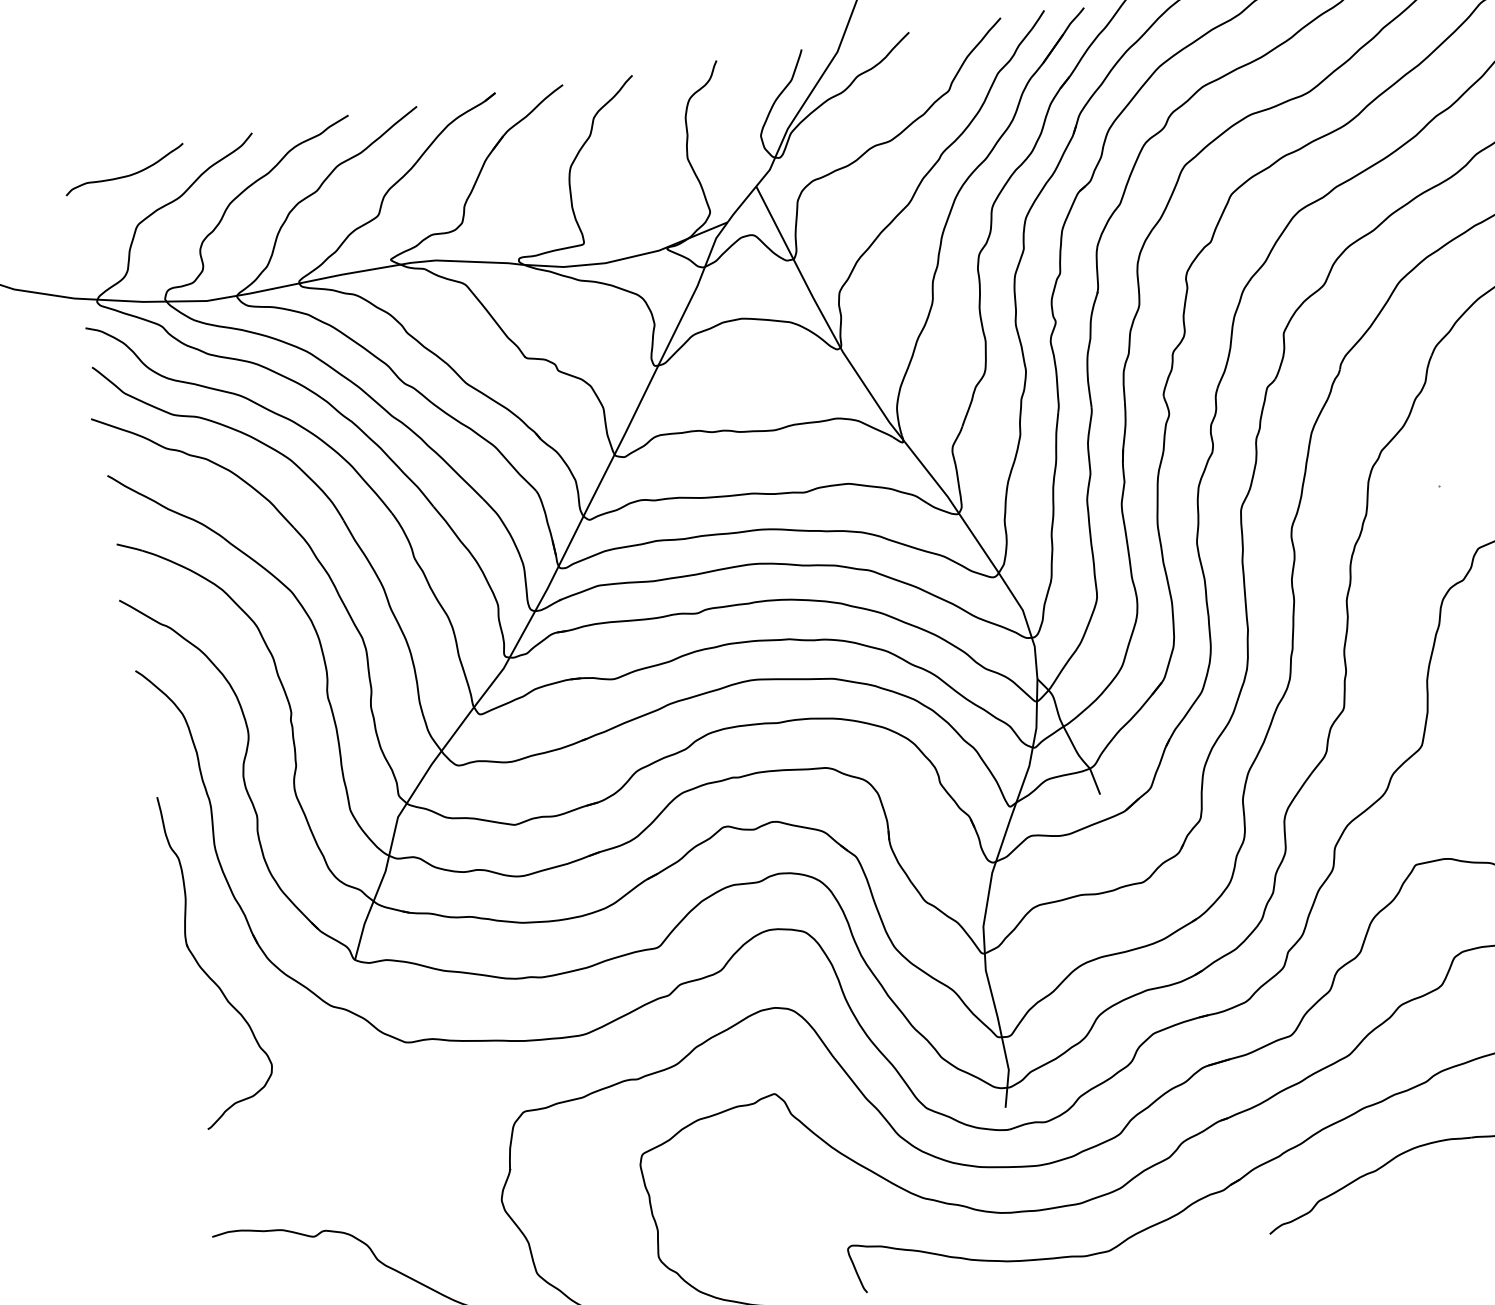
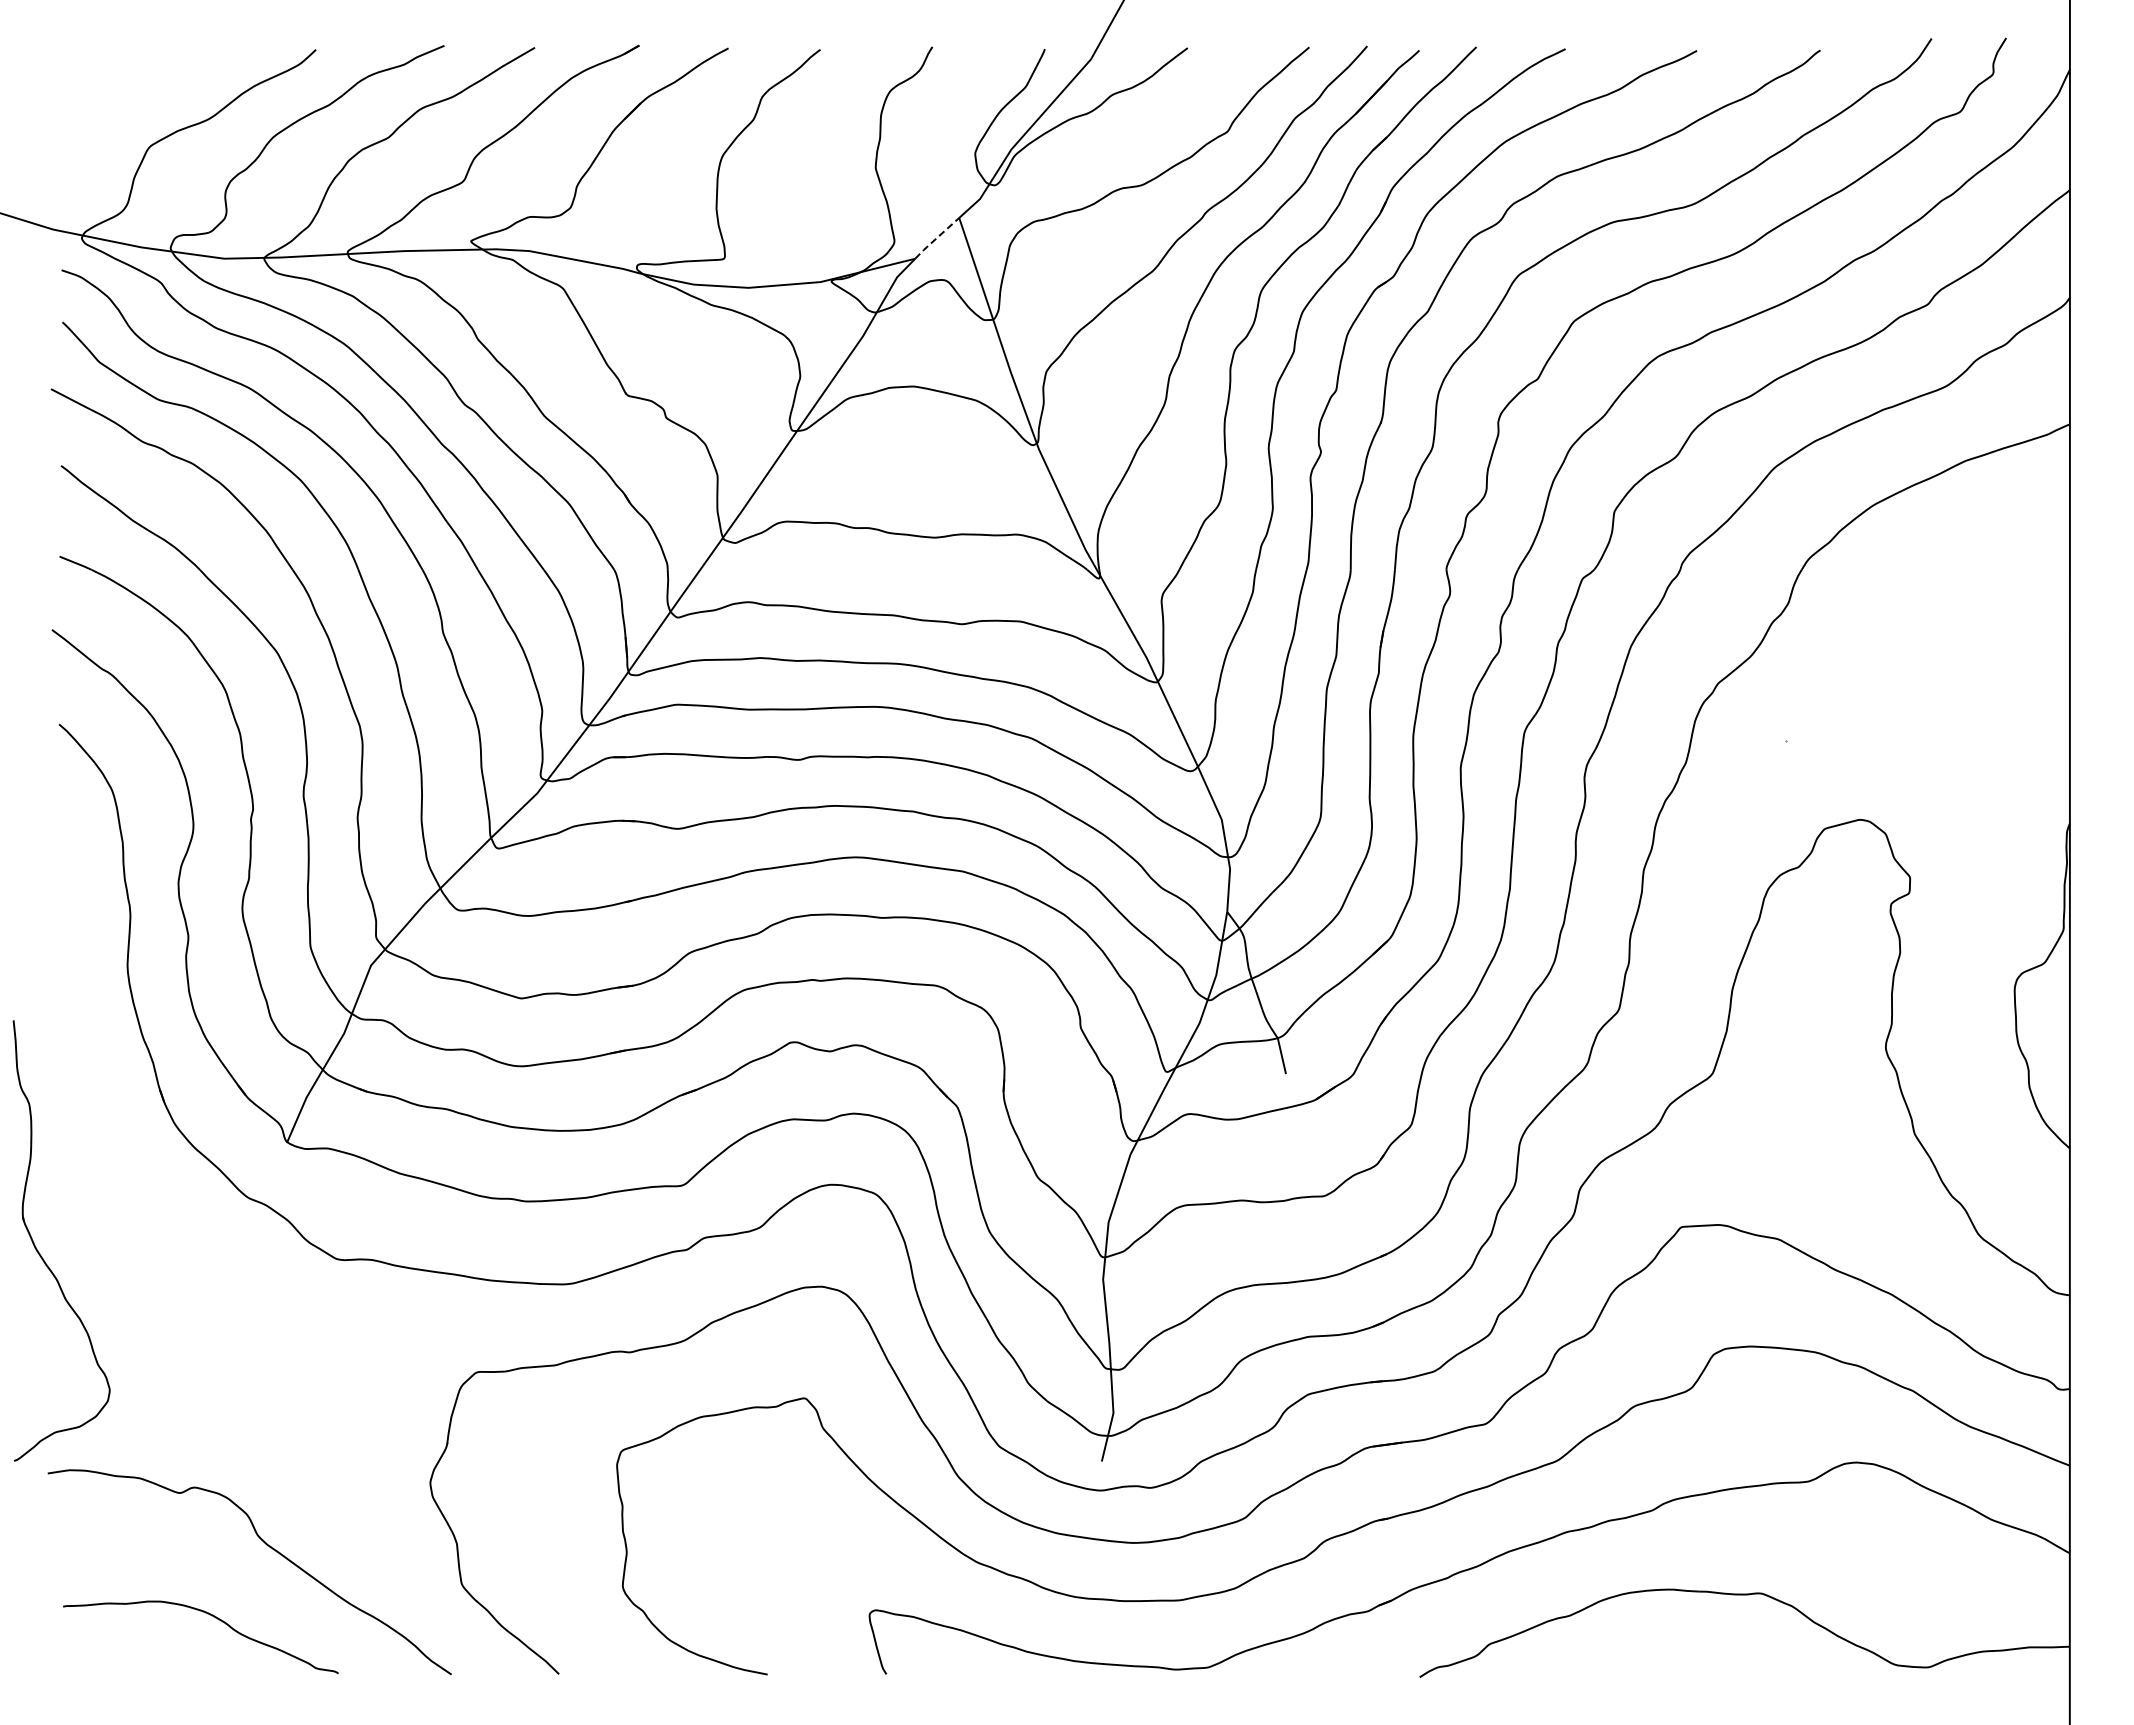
curve: (125, 175) -> (143, 80), removed
line: (741, 204) -> (936, 238), solid -> dashed
part: (204, 969) -> (40, 1253), moved

